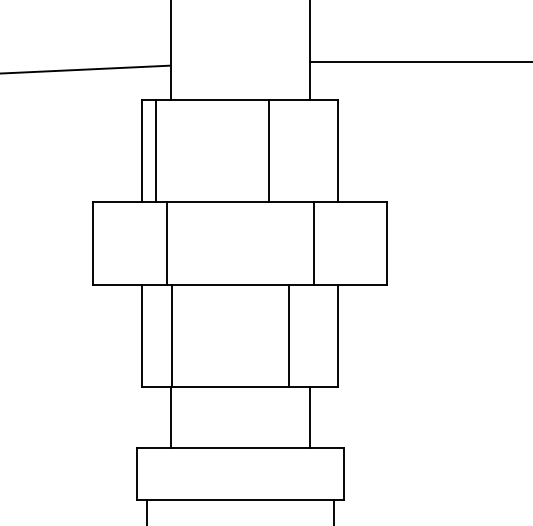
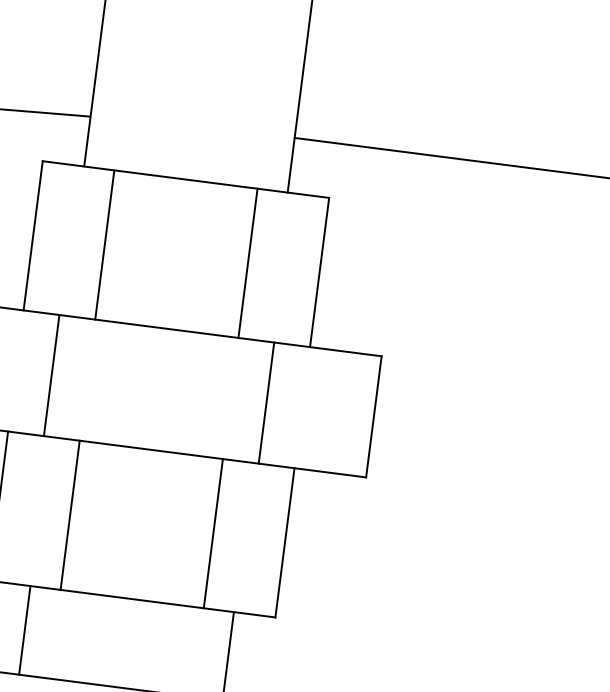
line: (156, 150) -> (105, 244), moved
line: (269, 150) -> (248, 262), moved
line: (172, 335) -> (70, 514), moved

